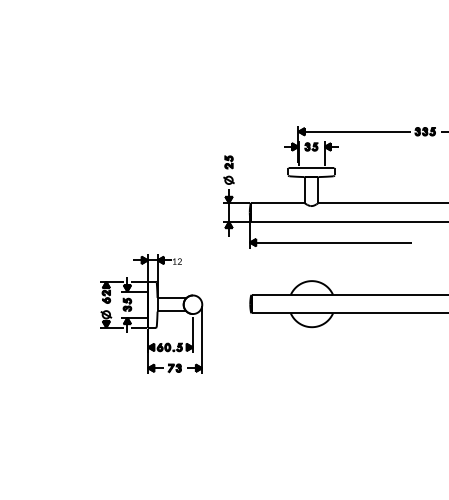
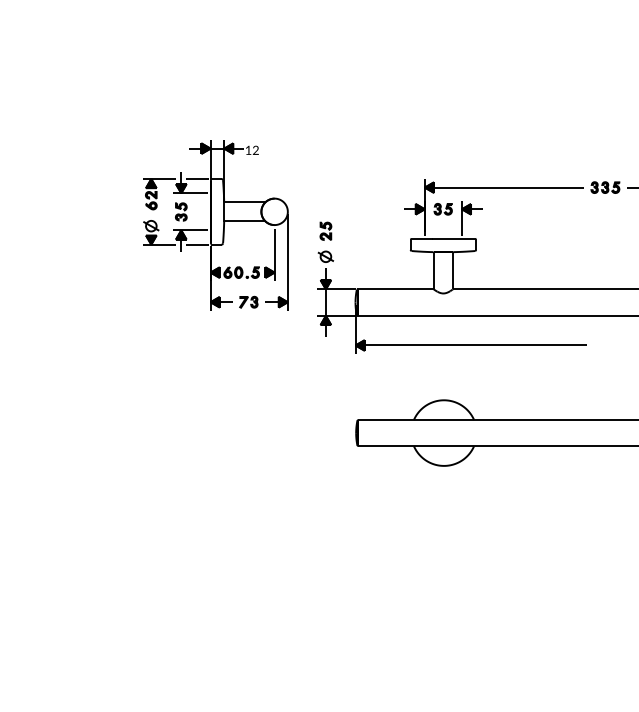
part: (151, 313) -> (215, 224), moved

